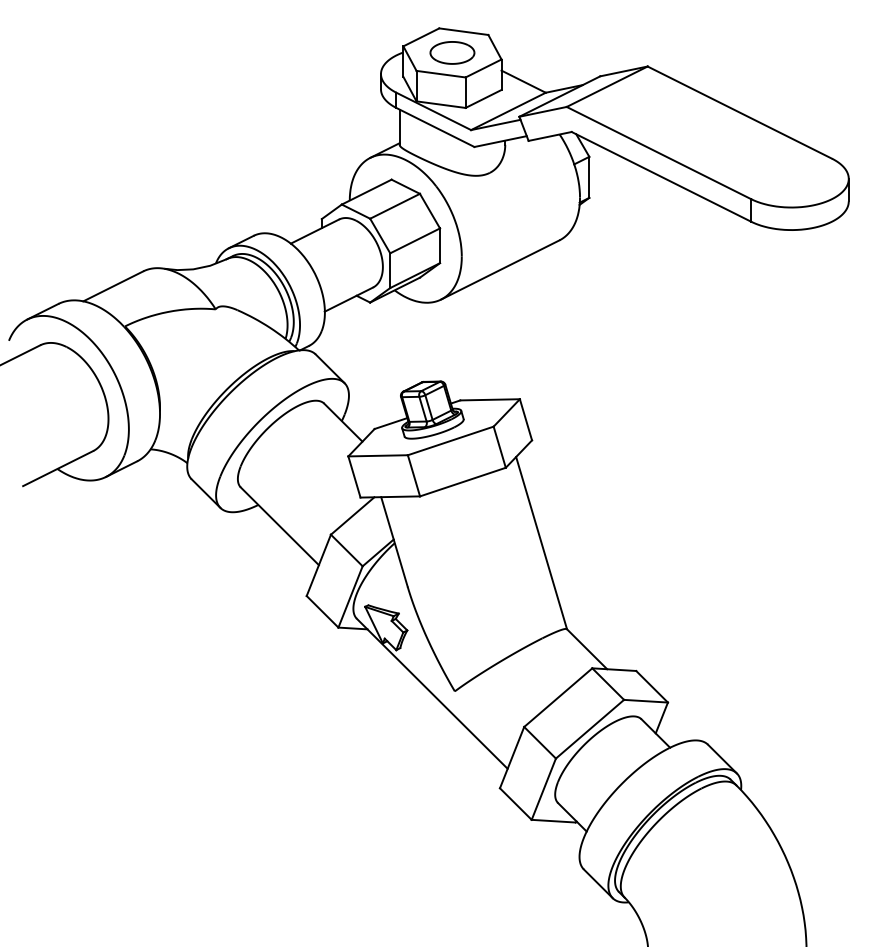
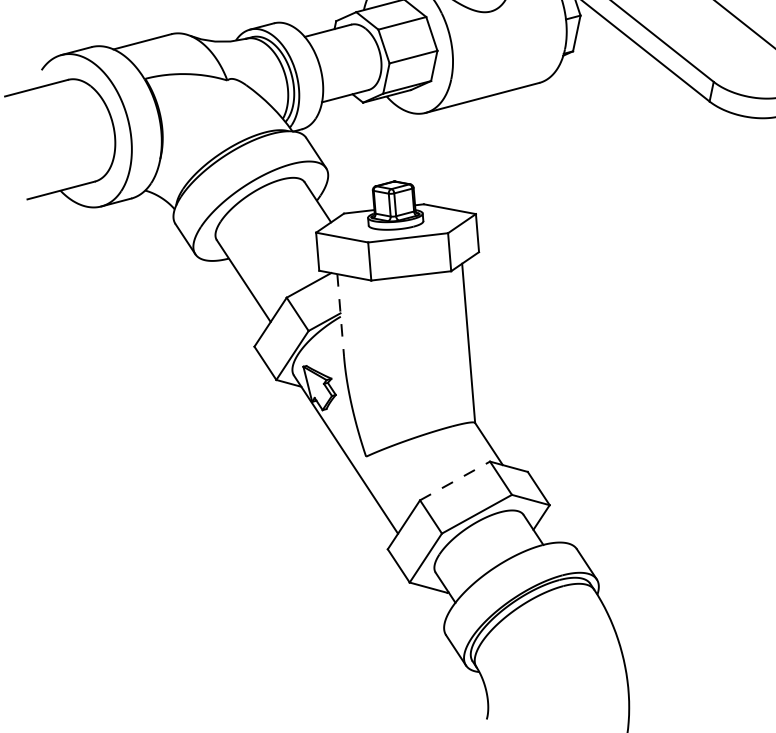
line: (394, 541) -> (340, 315), solid -> dashed
line: (558, 697) -> (455, 480), solid -> dashed

